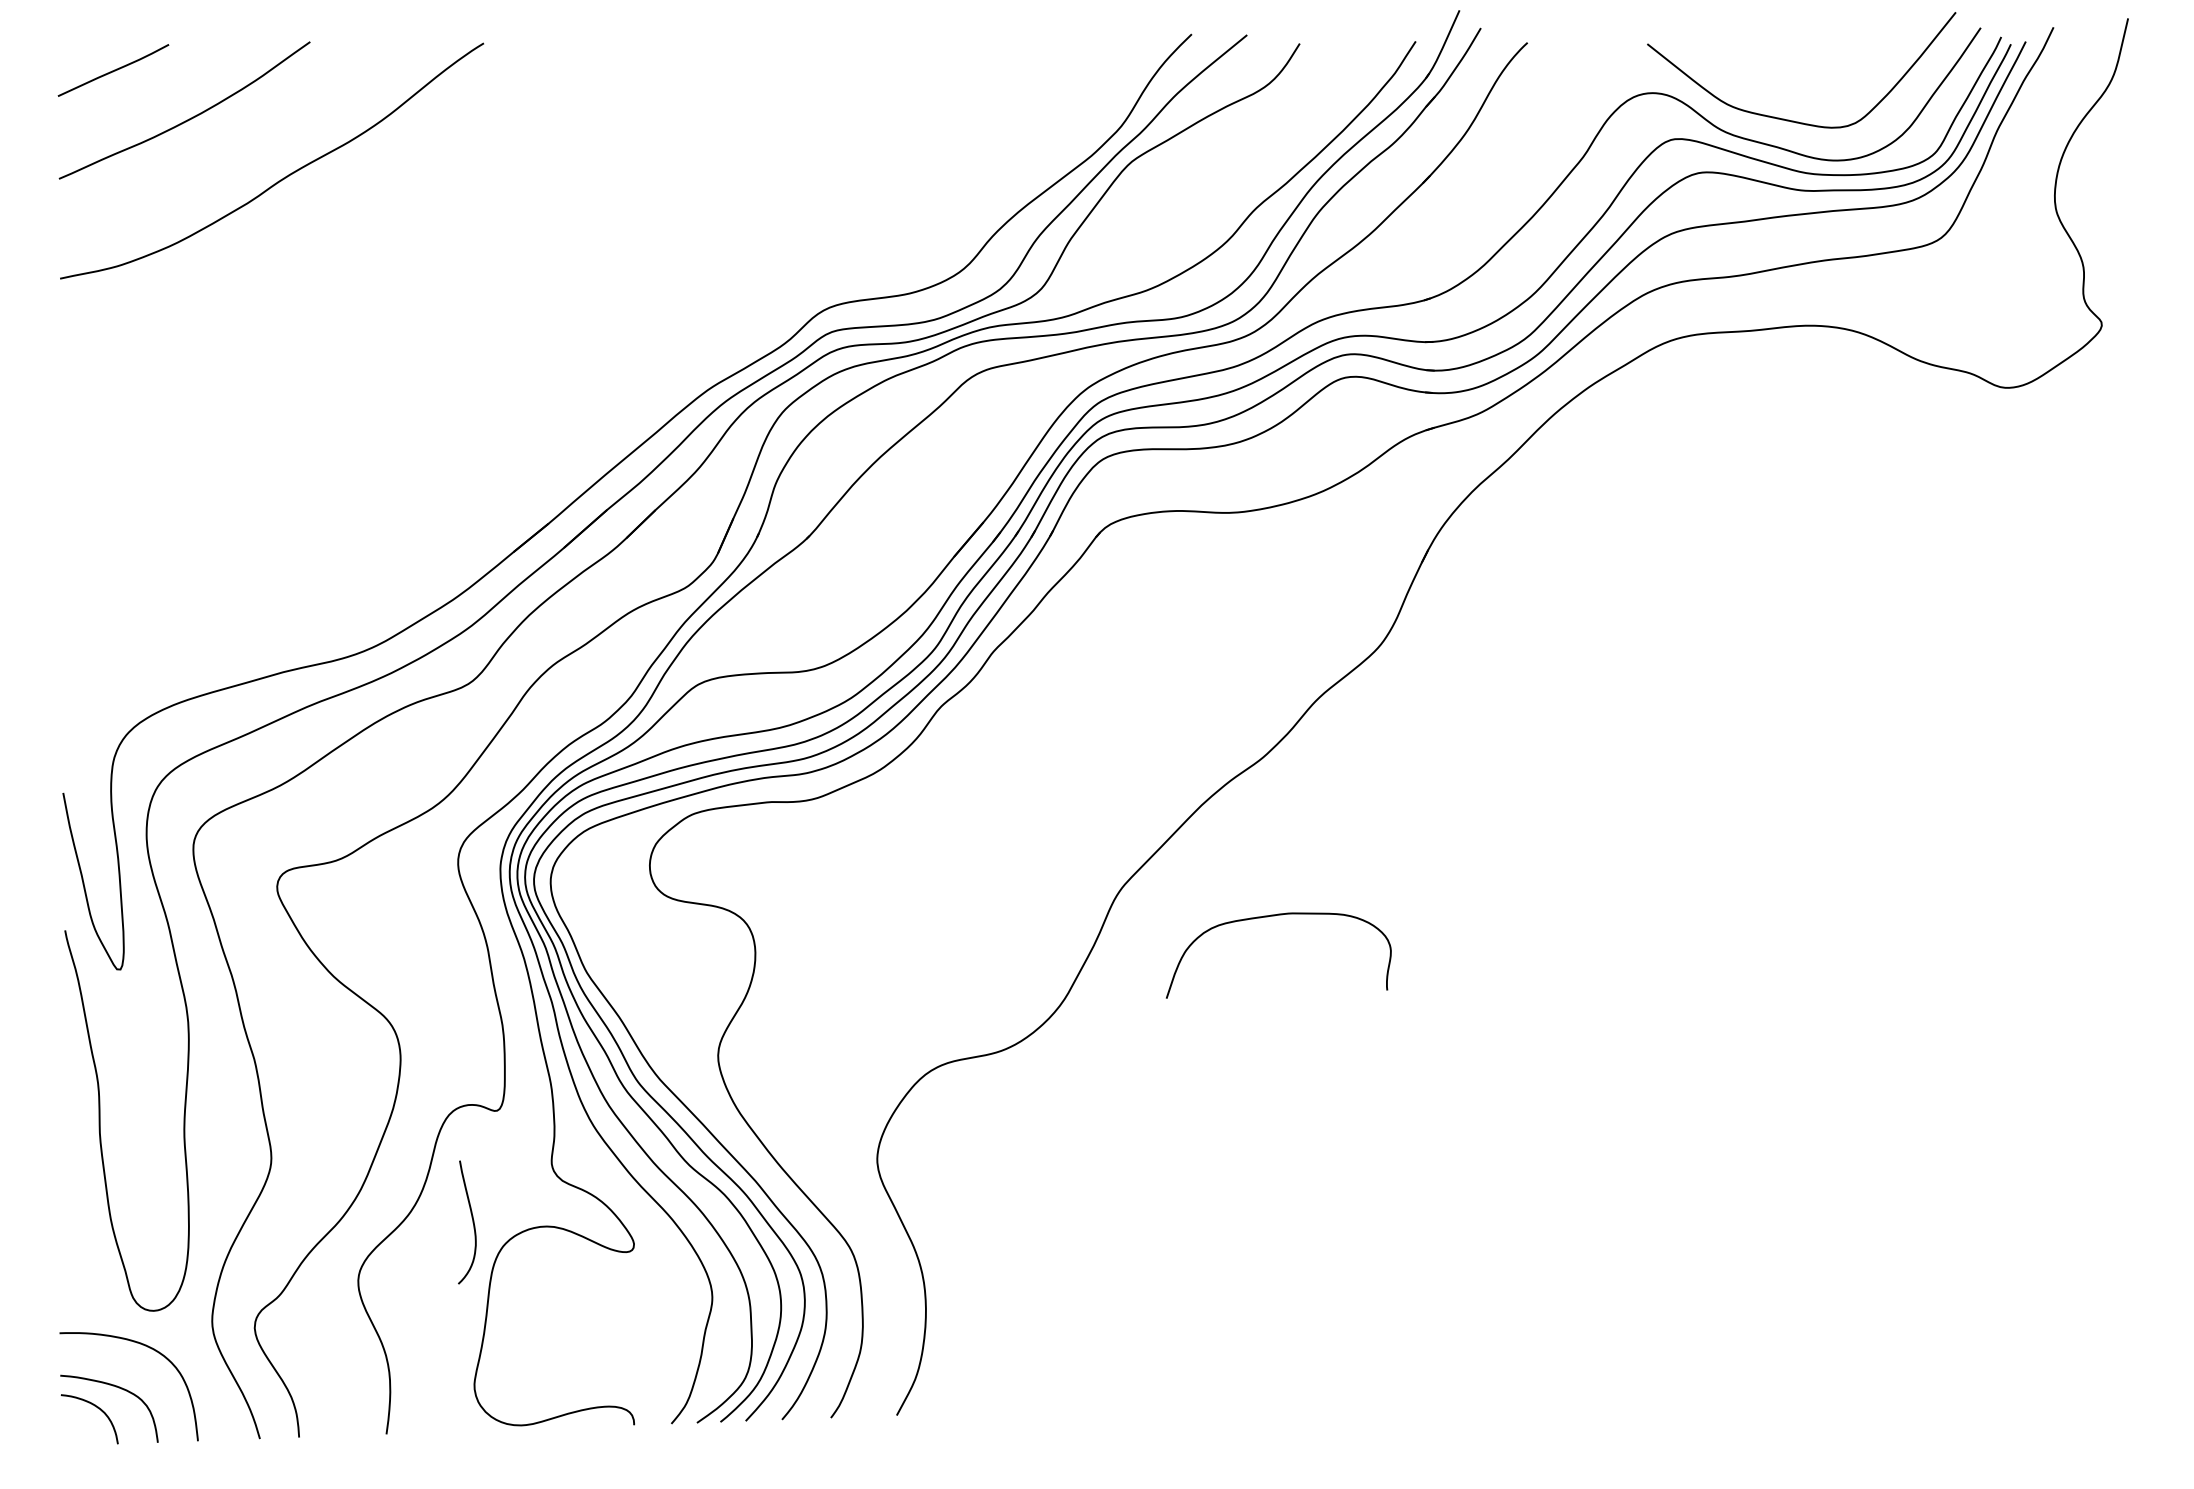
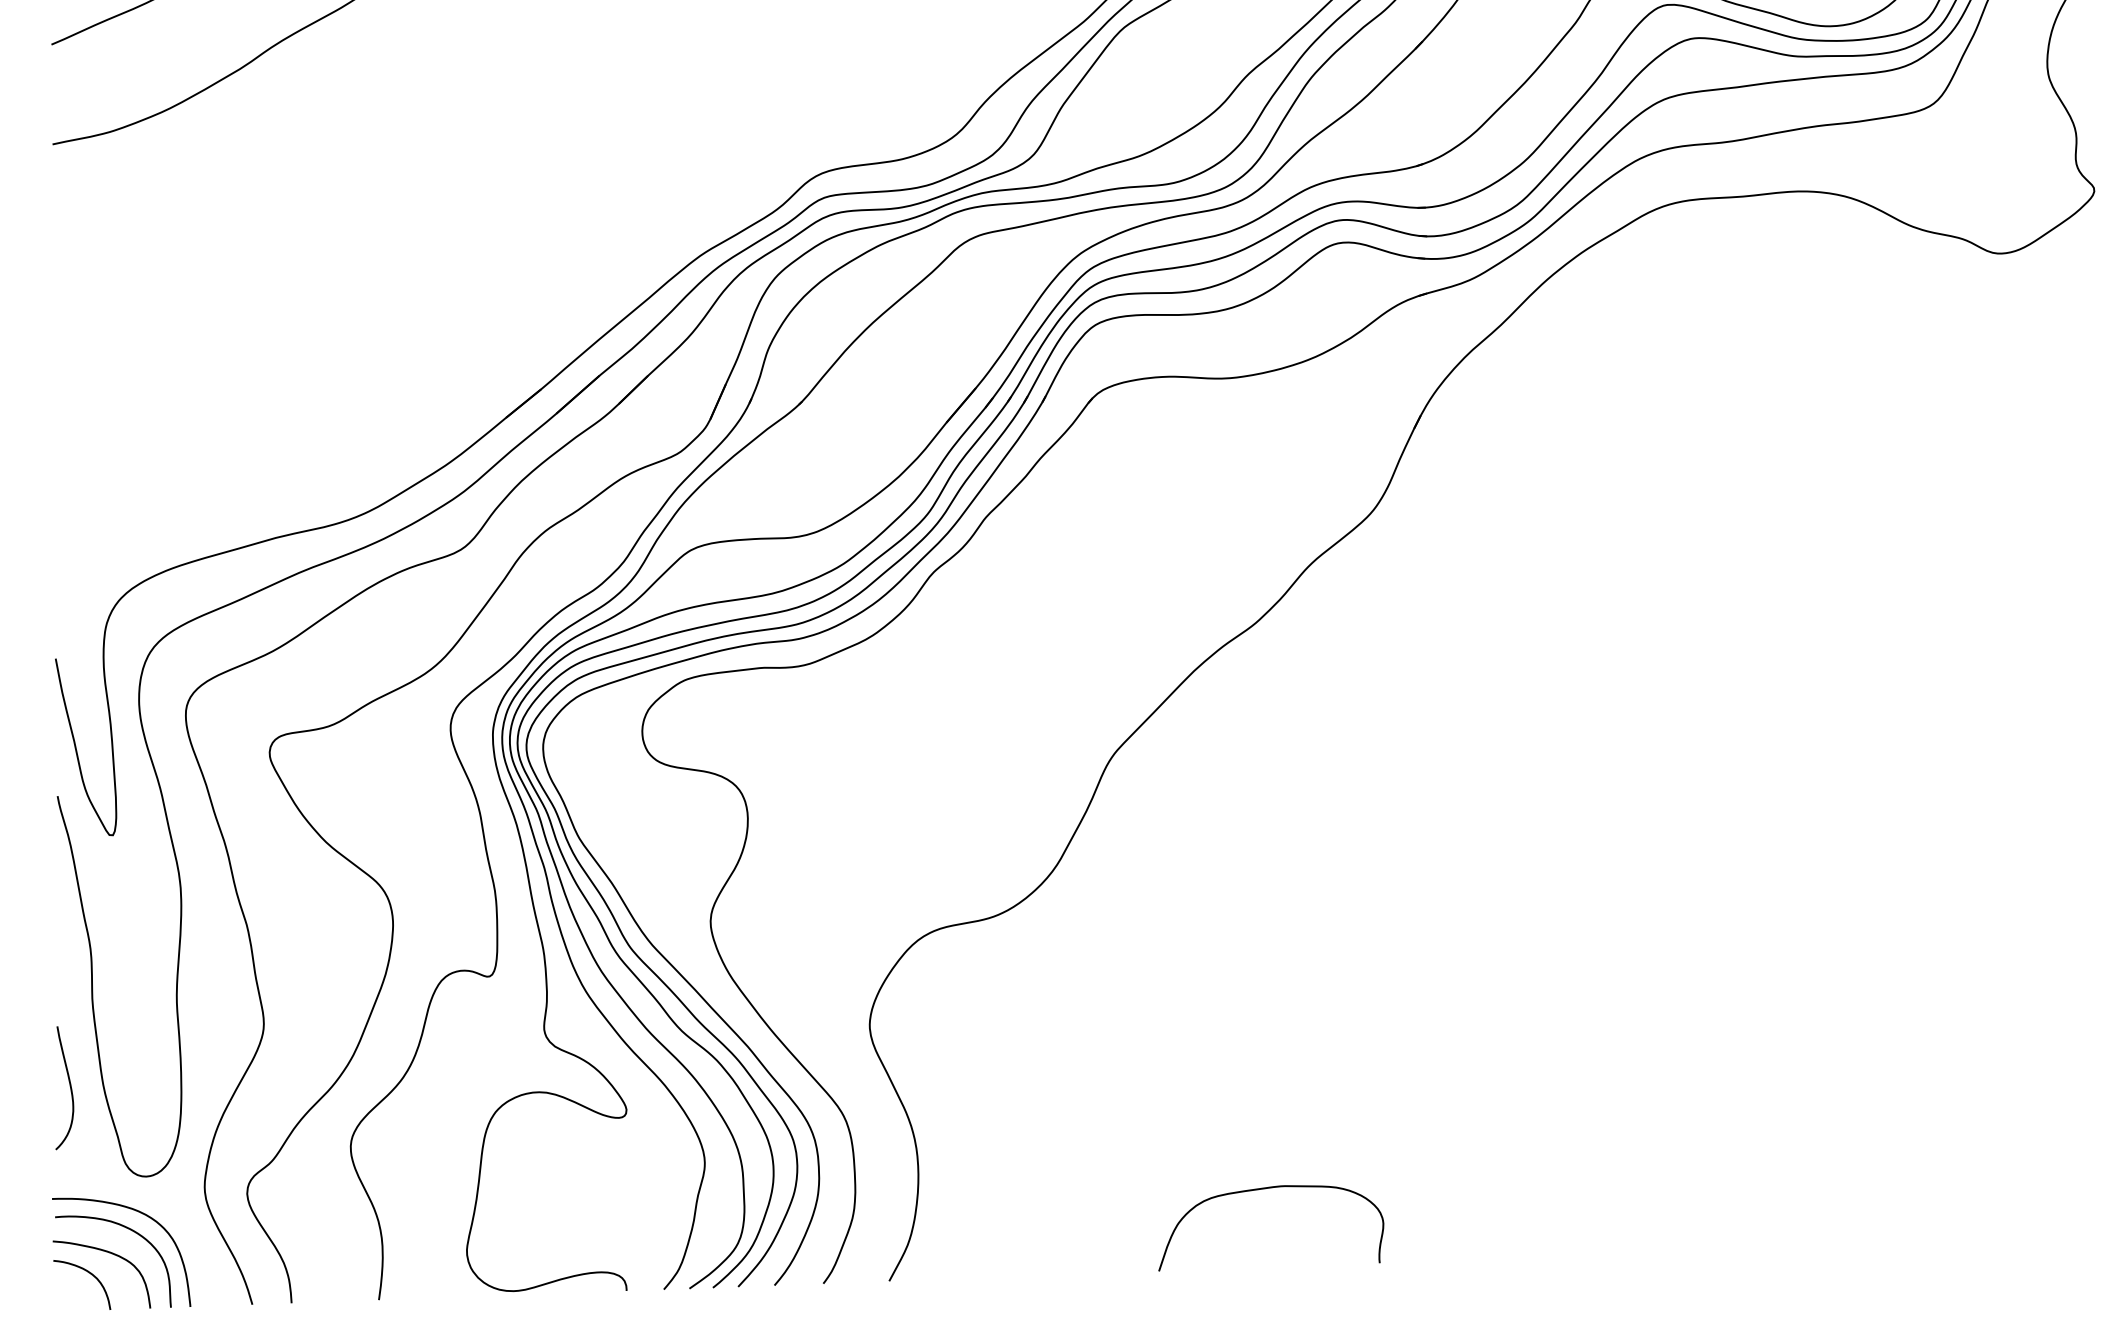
curve: (1274, 916) -> (1266, 1189), moved
curve: (472, 1222) -> (69, 1088), moved
curve: (135, 1363) -> (127, 1229), added

